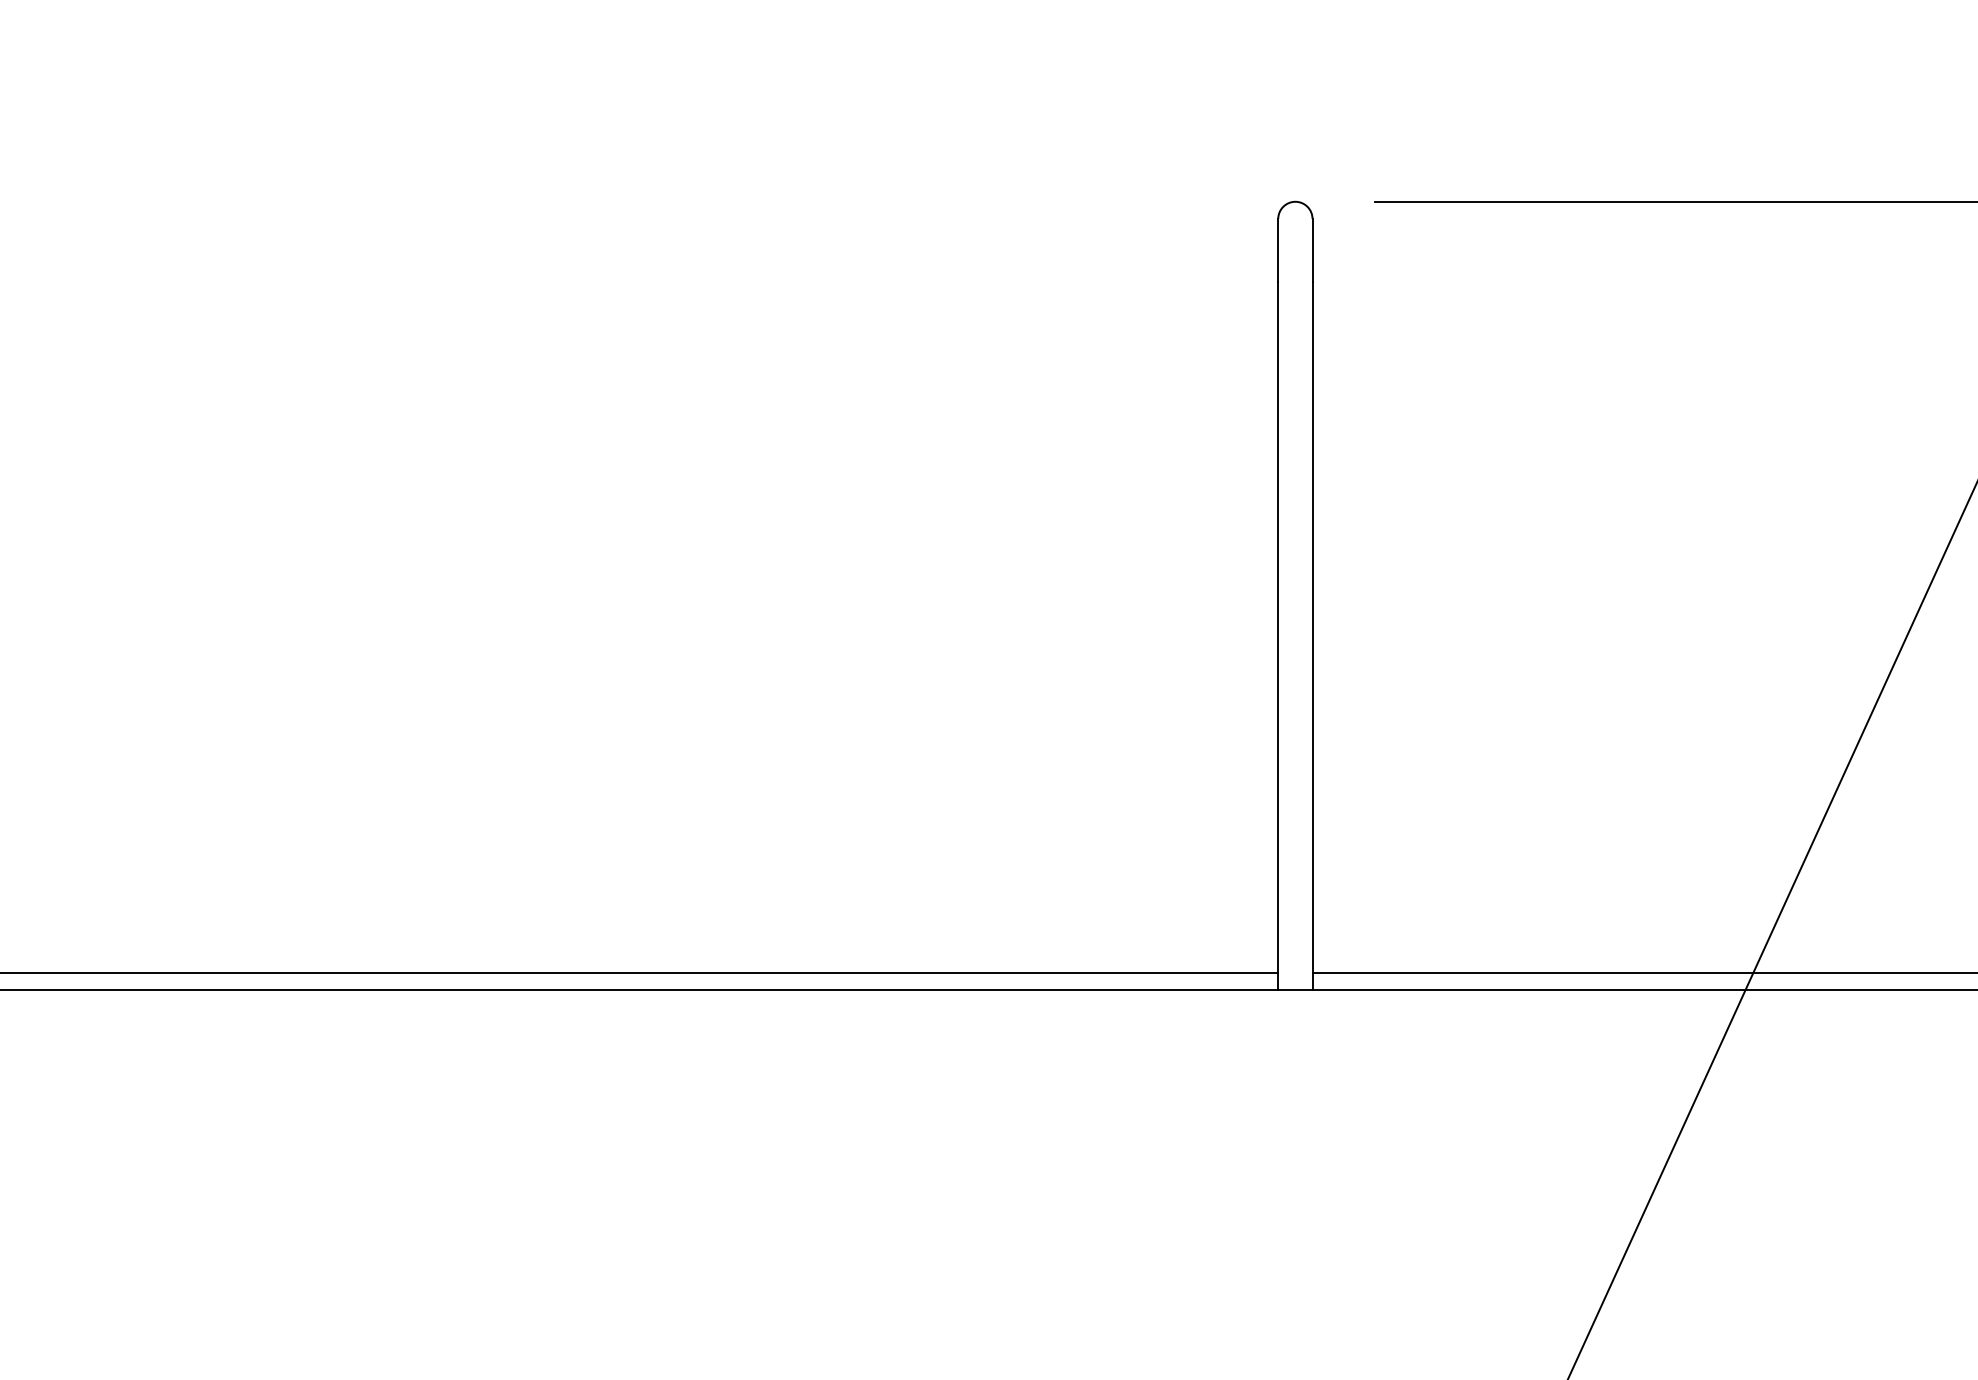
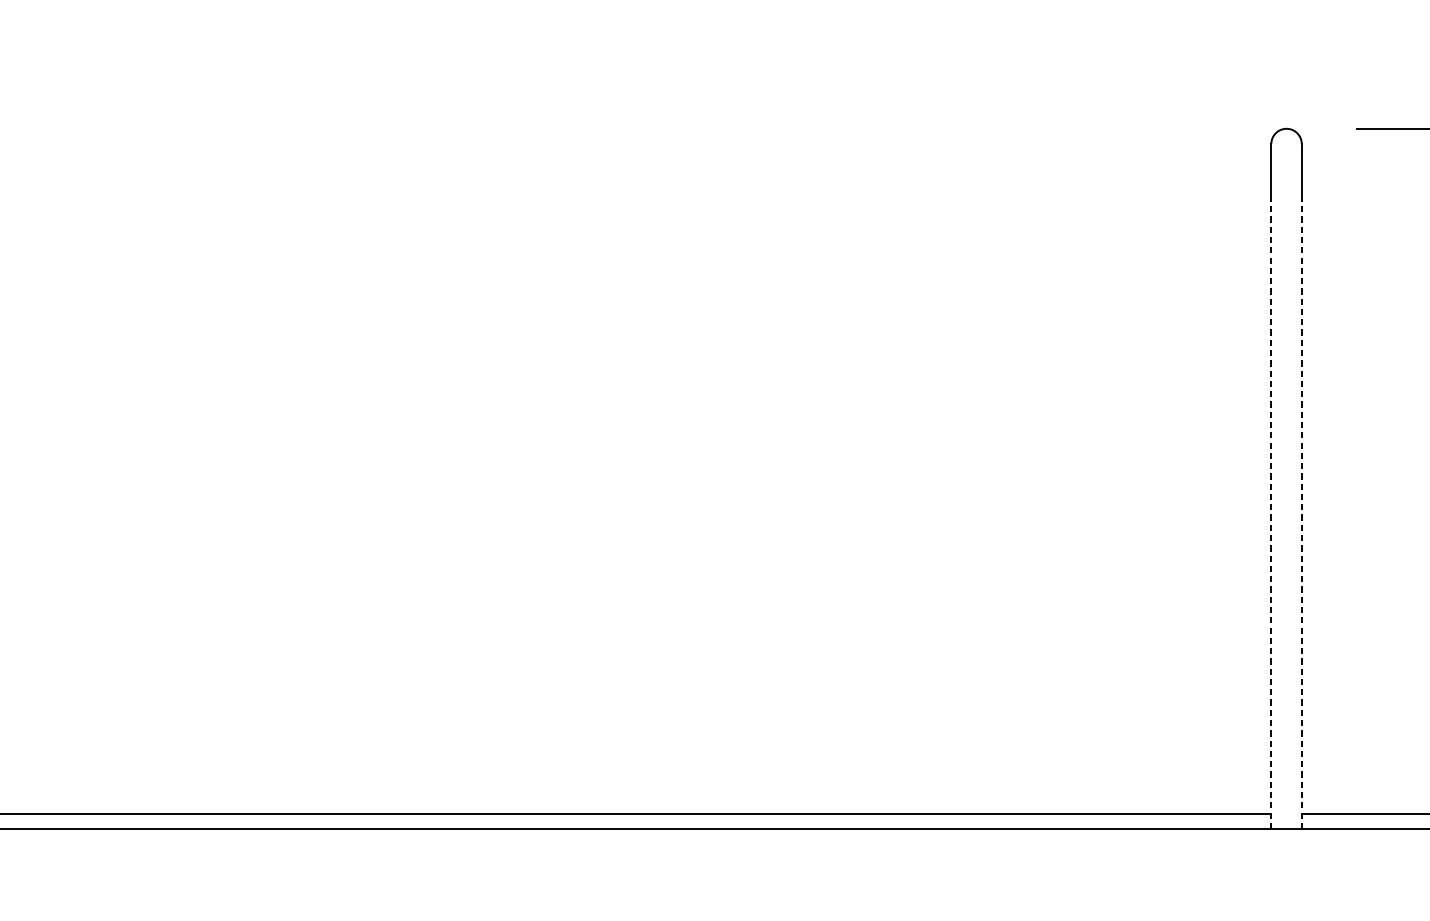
line: (1278, 635) -> (1271, 514), solid -> dashed
line: (1312, 635) -> (1301, 514), solid -> dashed

